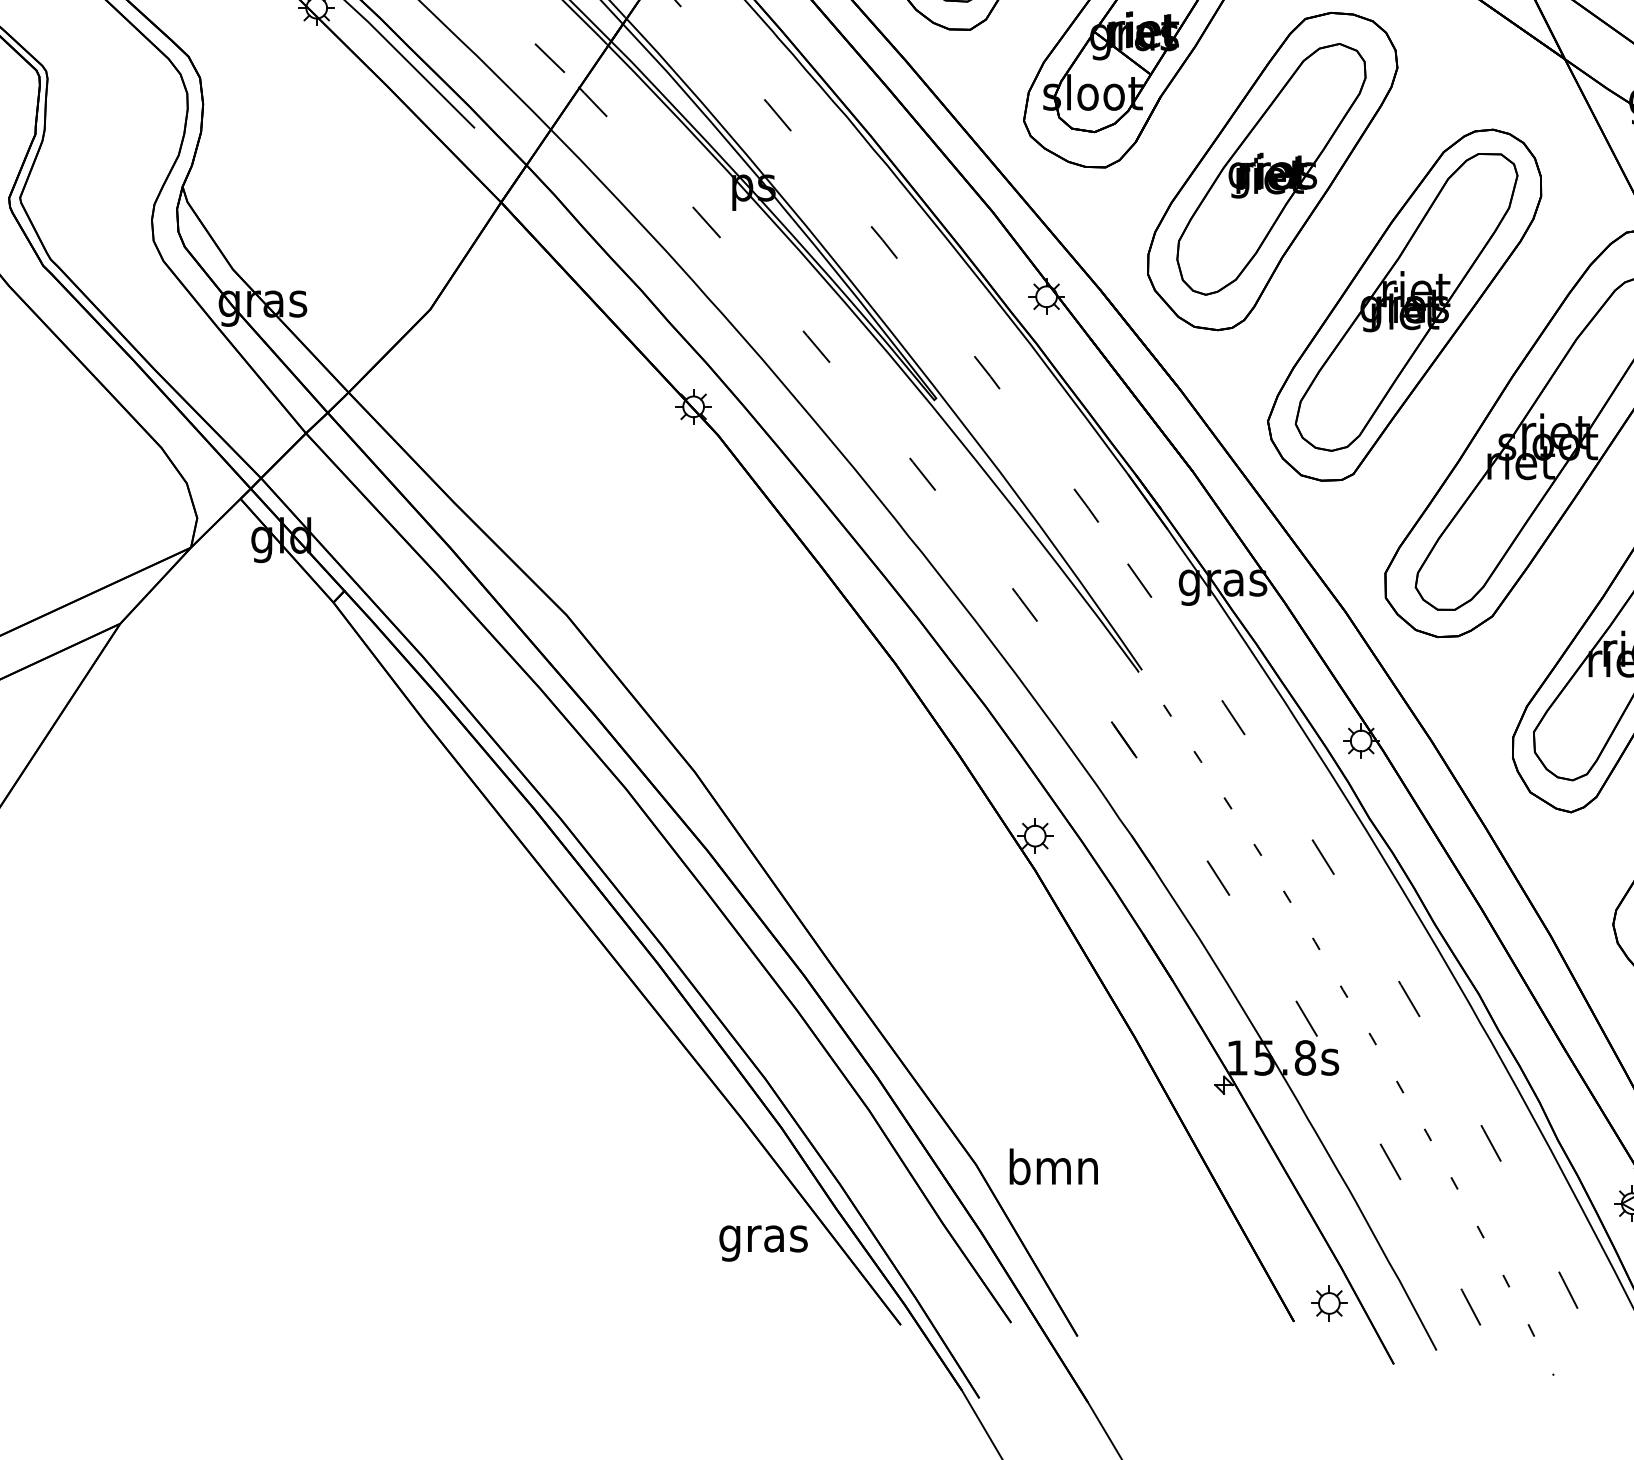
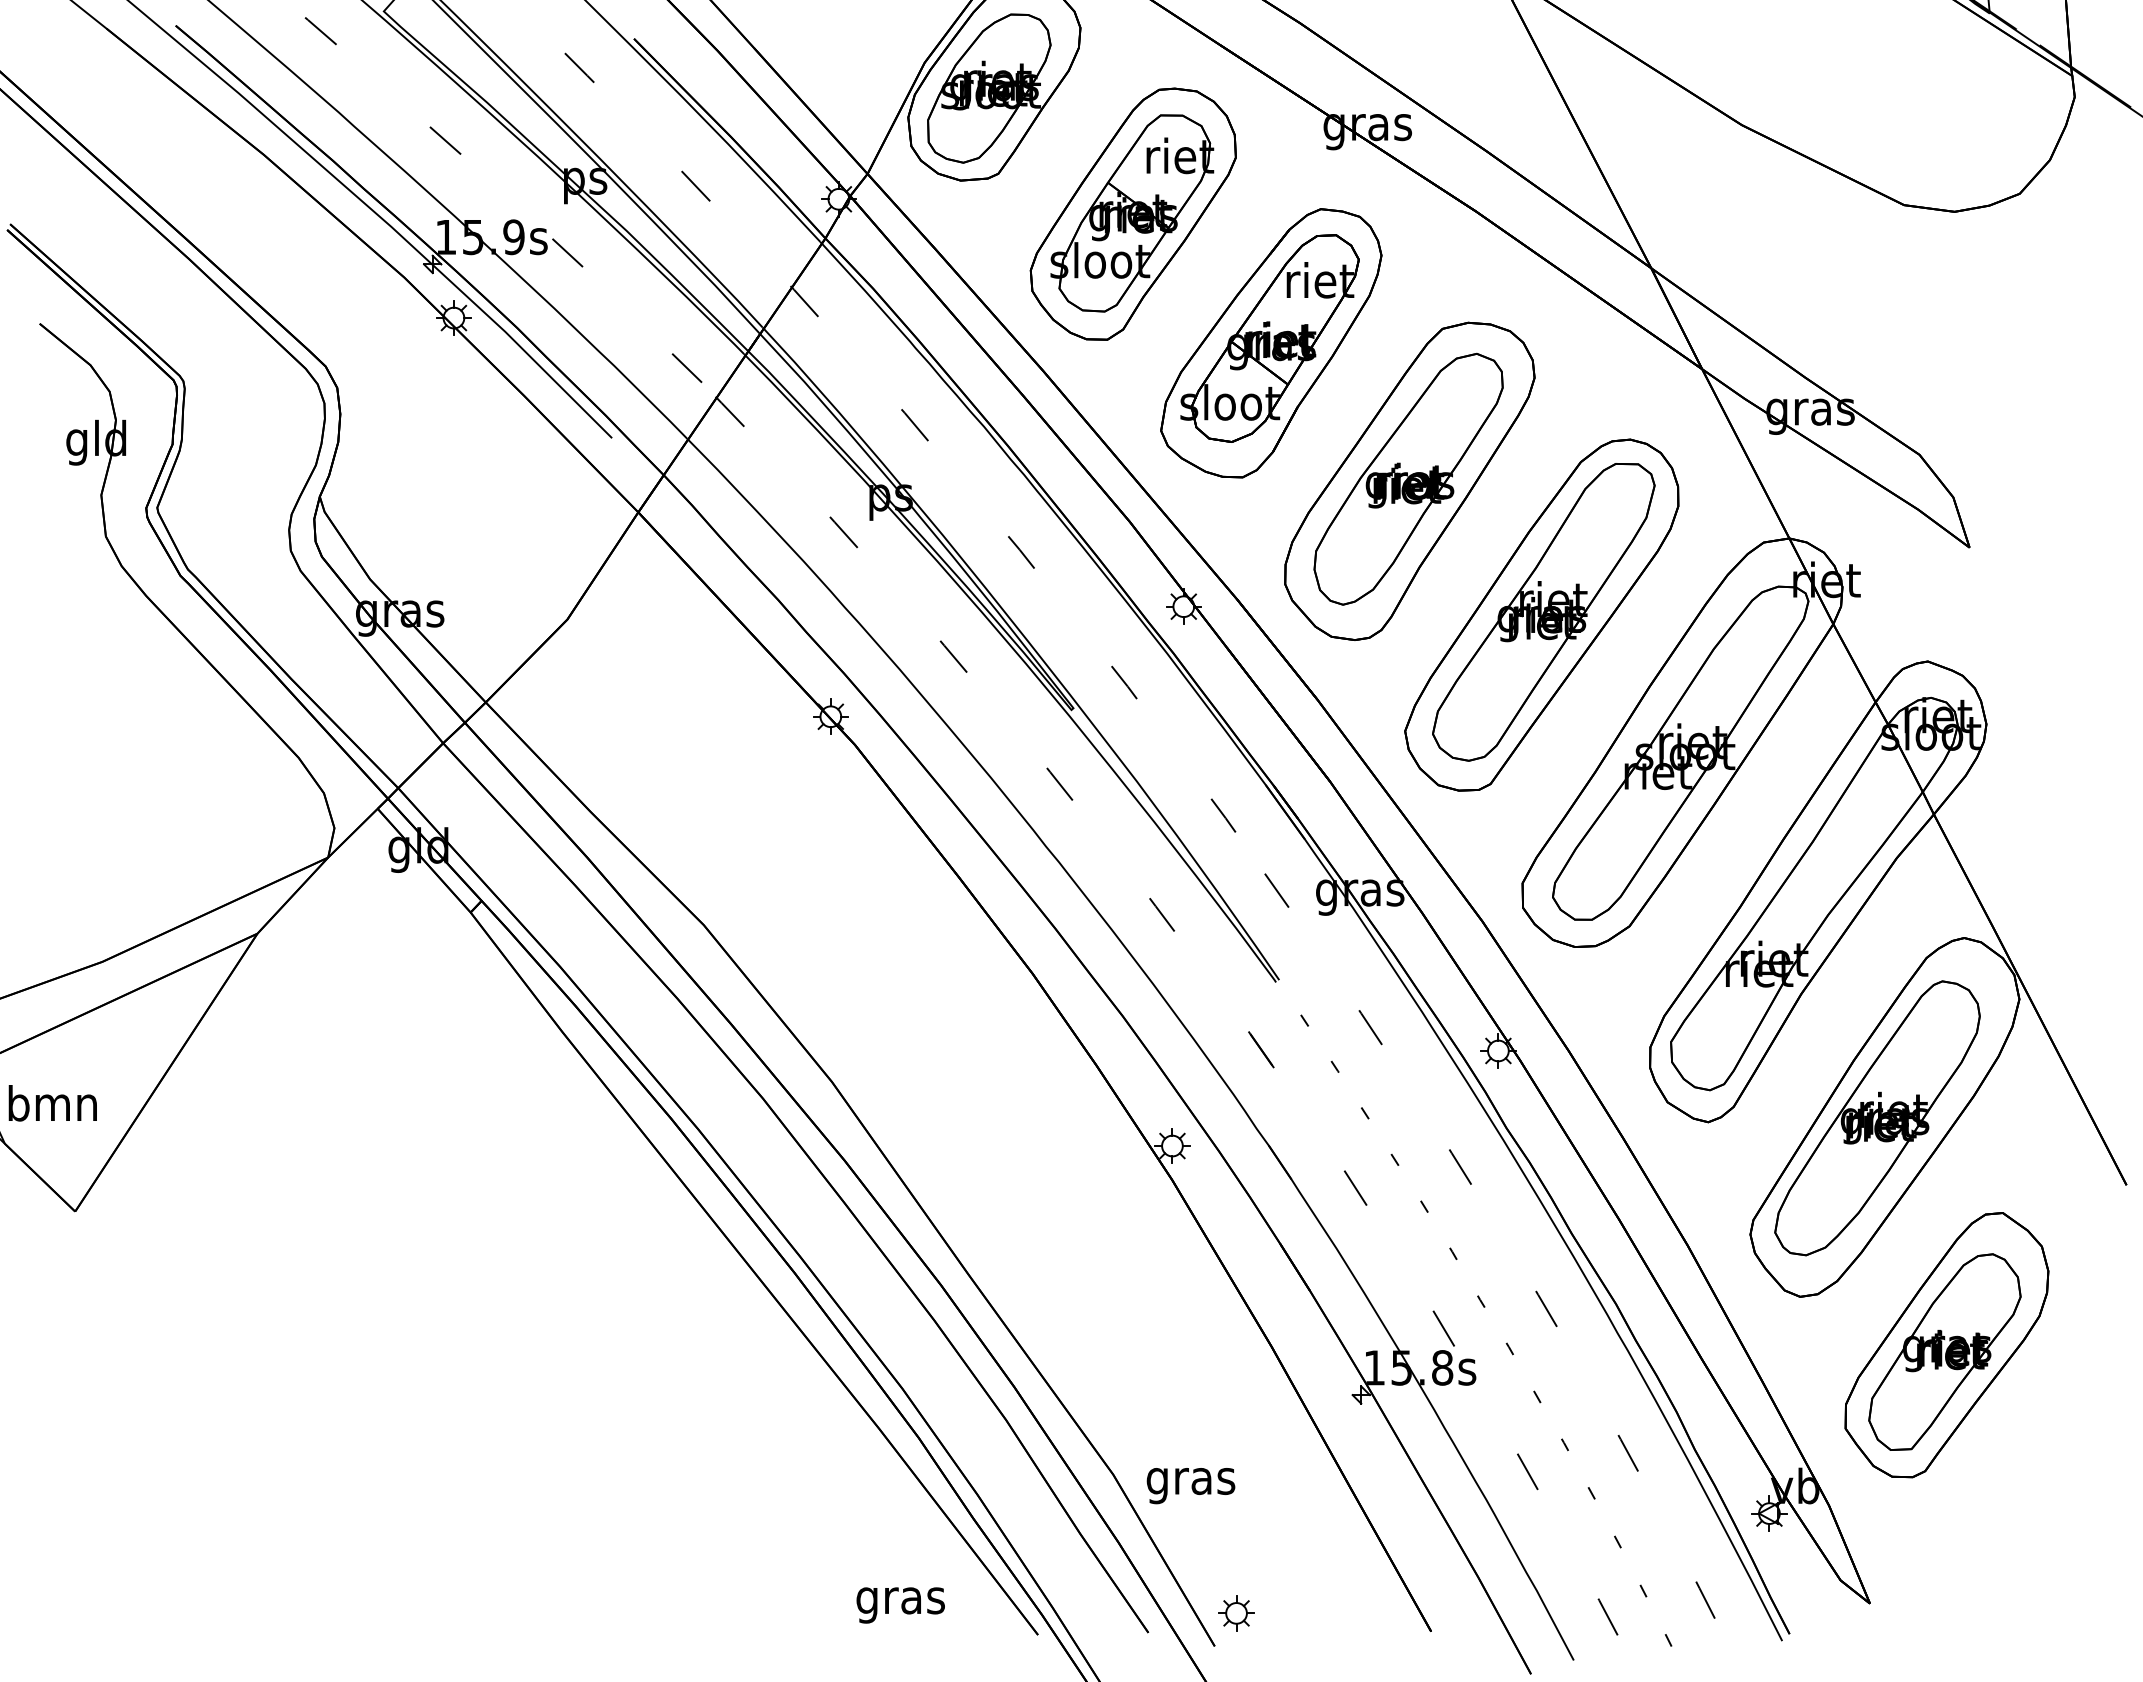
text: (1053, 1171) -> (1190, 1481), bmn -> gras
text: (763, 1243) -> (900, 1605), moved
part: (1329, 1303) -> (1236, 1613), moved

